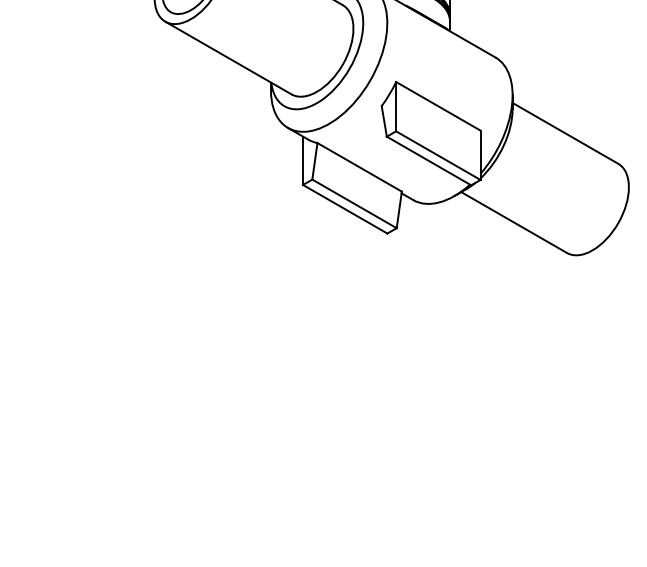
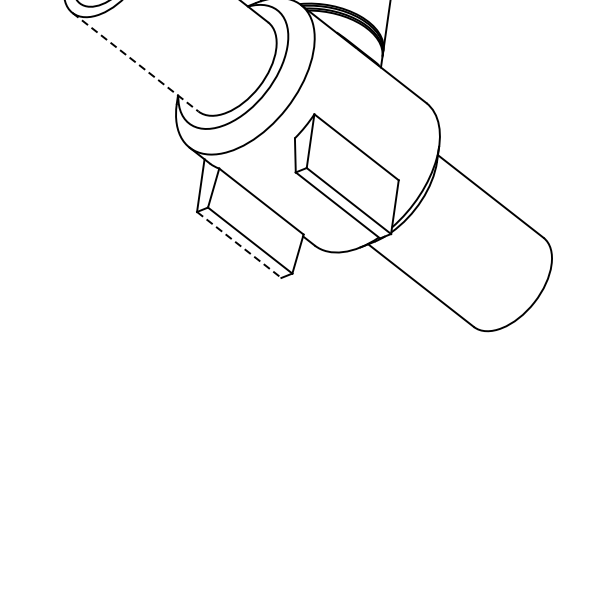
line: (228, 58) -> (135, 62), solid -> dashed
line: (345, 209) -> (239, 245), solid -> dashed

